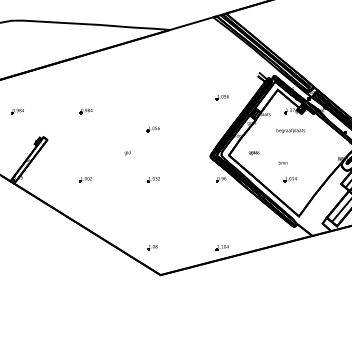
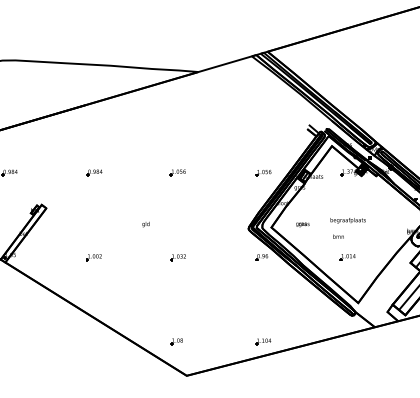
part: (221, 97) -> (262, 173), moved
part: (152, 129) -> (176, 173), moved
text: (290, 130) -> (347, 220), moved

